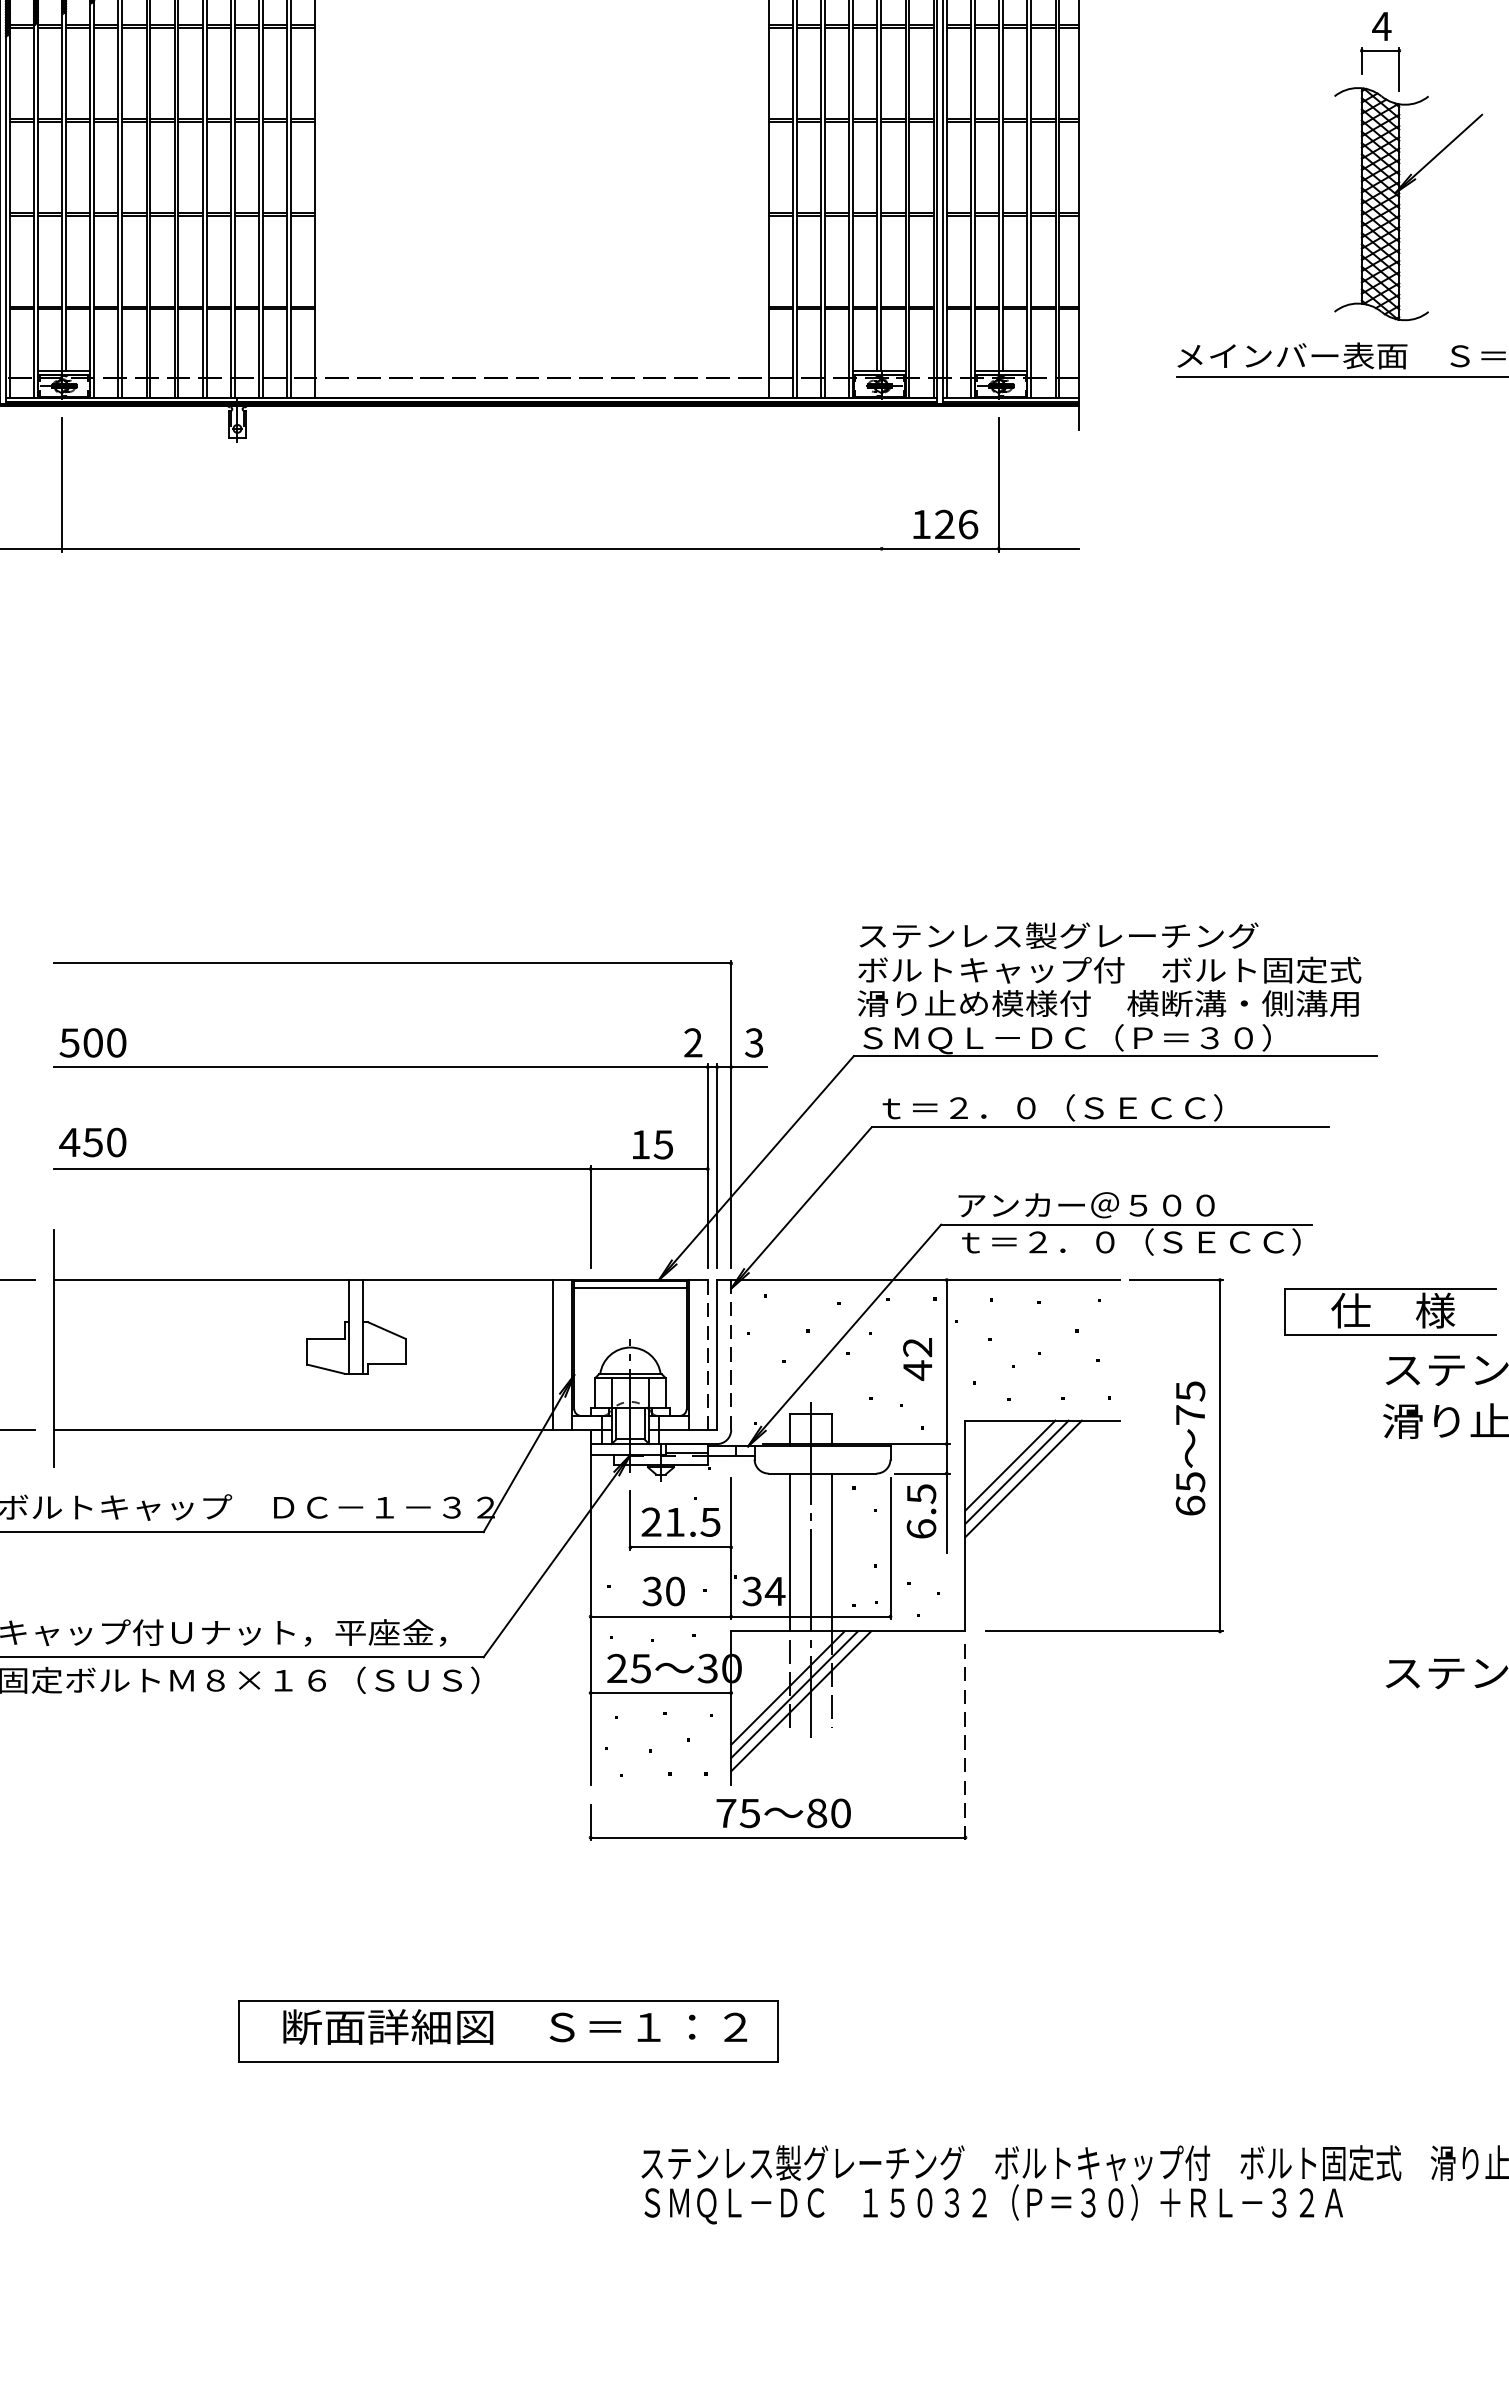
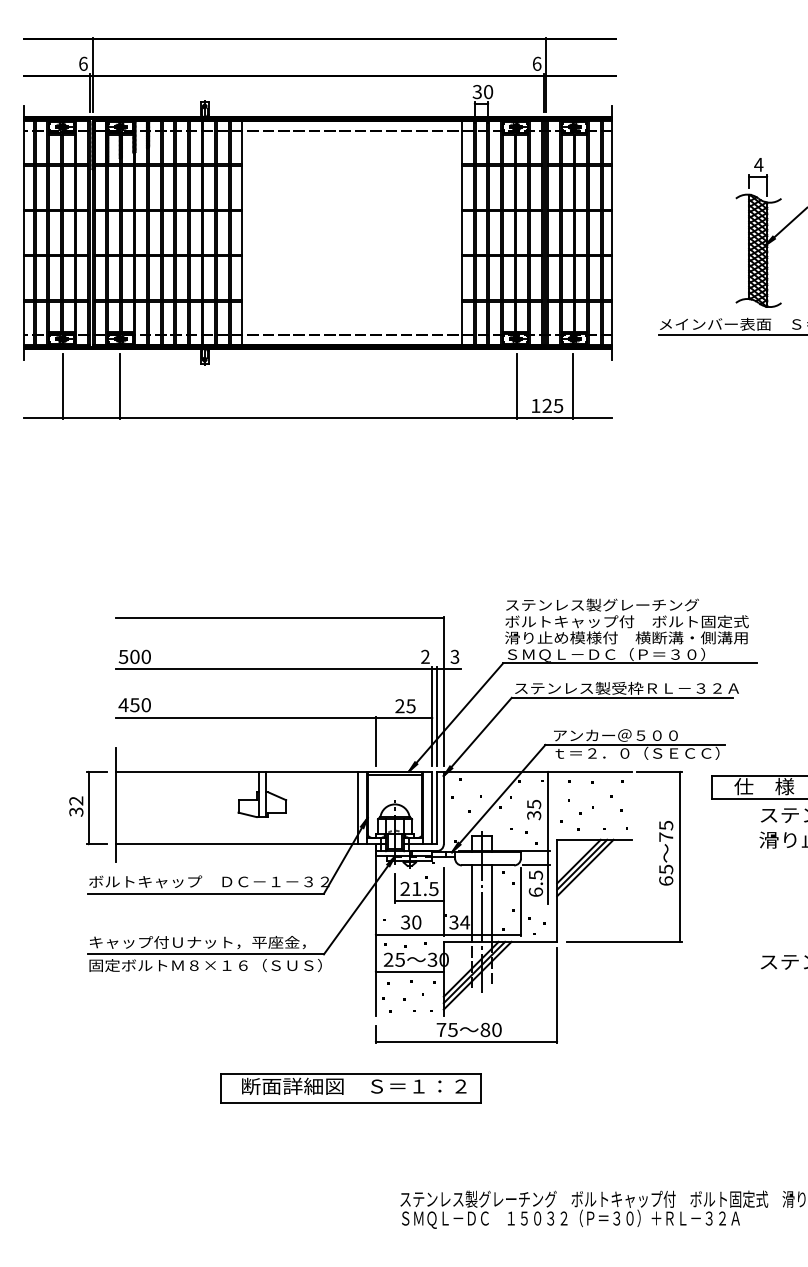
line: (881, 484) -> (516, 386), added
text: (968, 523) -> (558, 405), 126 -> 125
text: (1108, 1106) -> (626, 687), ｔ＝２．０（ＳＥＣＣ） -> ステンレス製受枠ＲＬ－３２Ａ
text: (639, 1145) -> (399, 706), 15 -> 25
line: (730, 1353) -> (443, 807), dashed -> solid
line: (707, 1355) -> (432, 808), dashed -> solid
text: (918, 1358) -> (534, 809), 42 -> 35
line: (966, 1744) -> (557, 996), dashed -> solid
part: (507, 2031) -> (350, 1088), moved

